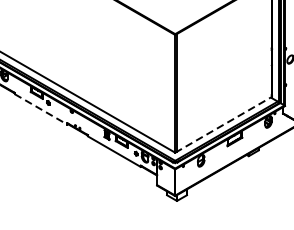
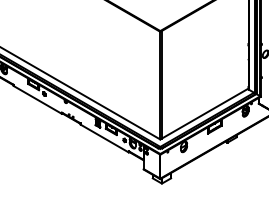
line: (40, 108) -> (37, 99), dashed -> solid
line: (223, 124) -> (204, 113), dashed -> solid

